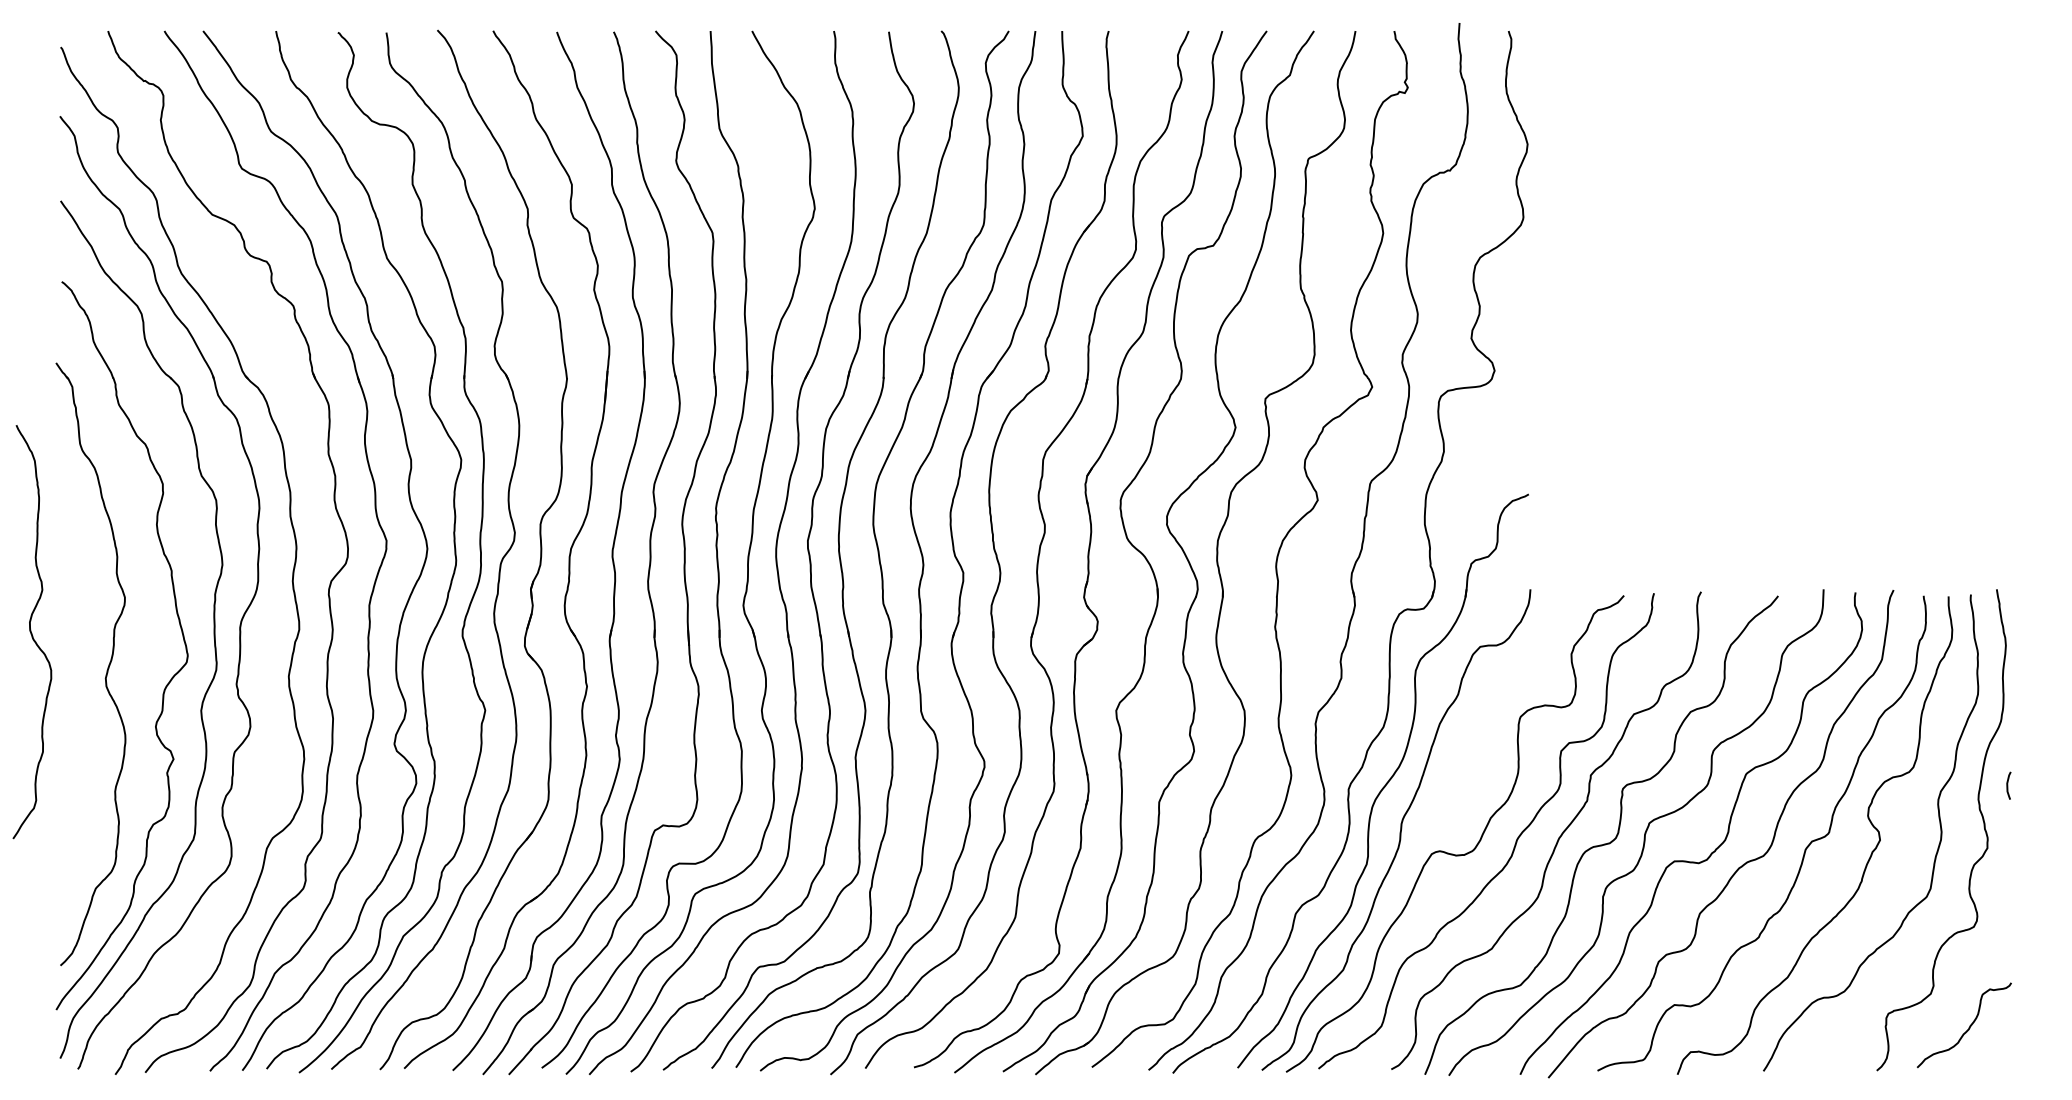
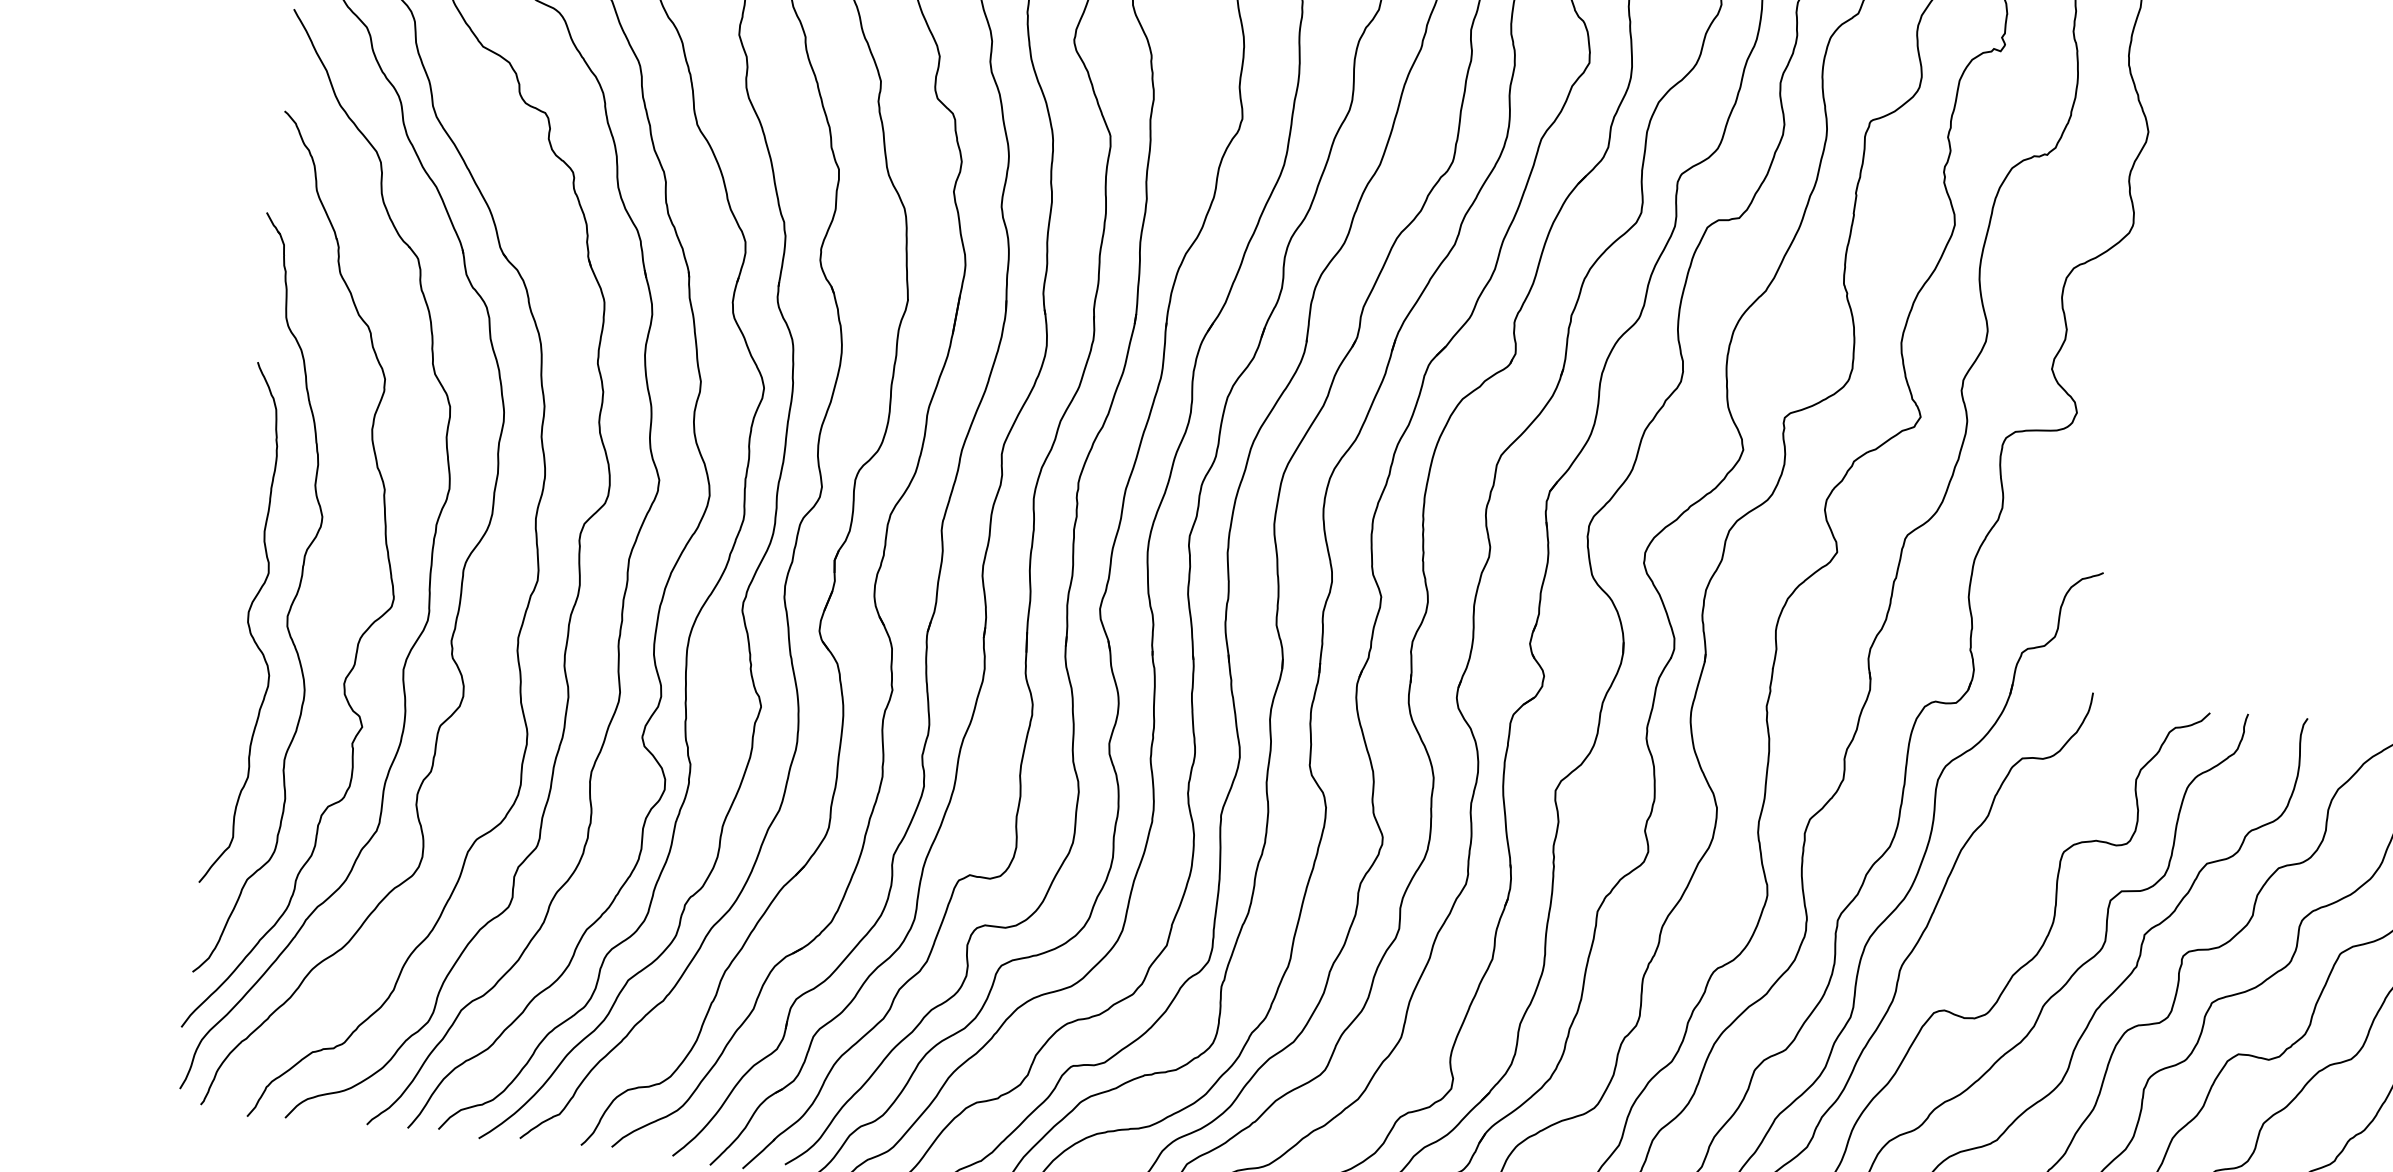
curve: (31, 632) -> (249, 625), moved

